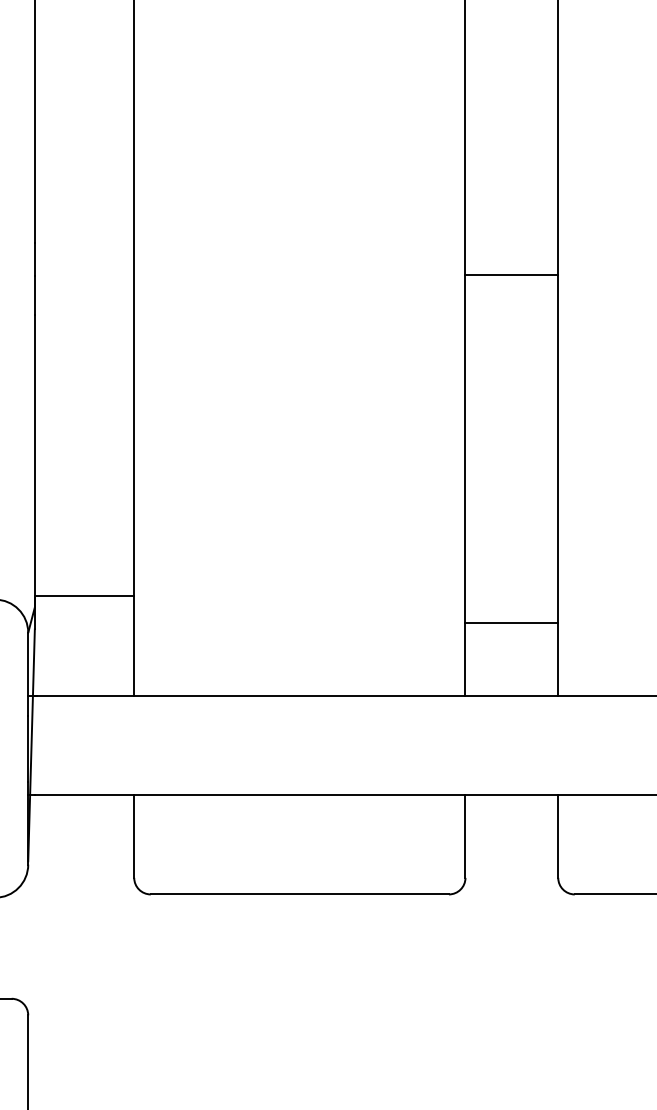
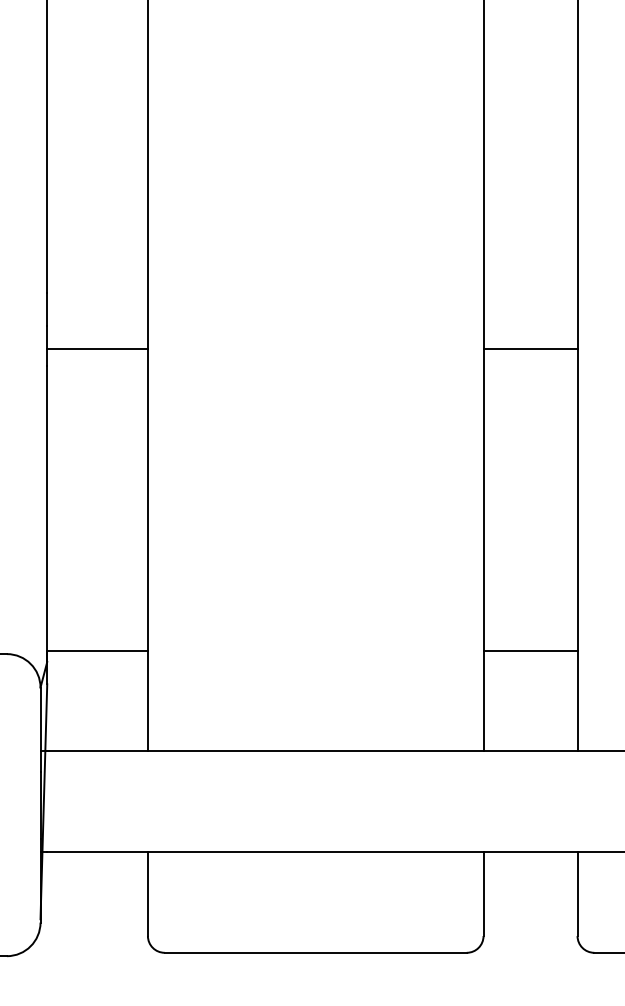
line: (511, 275) -> (530, 349), moved
line: (84, 298) -> (97, 349), added
line: (511, 623) -> (530, 650), moved

